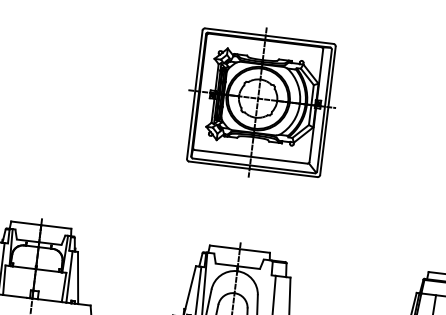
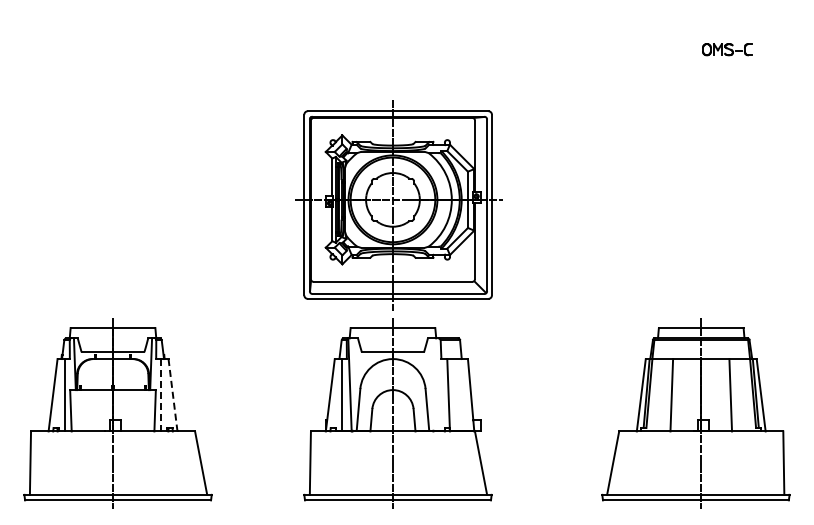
part: (261, 103) -> (398, 205), moved
line: (69, 277) -> (160, 395), solid -> dashed
line: (78, 278) -> (173, 395), solid -> dashed

